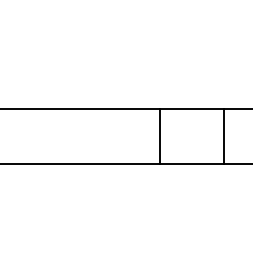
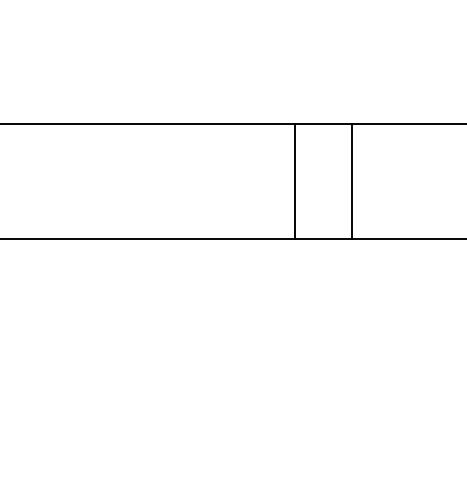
line: (160, 136) -> (295, 181), moved
line: (224, 136) -> (352, 181), moved

